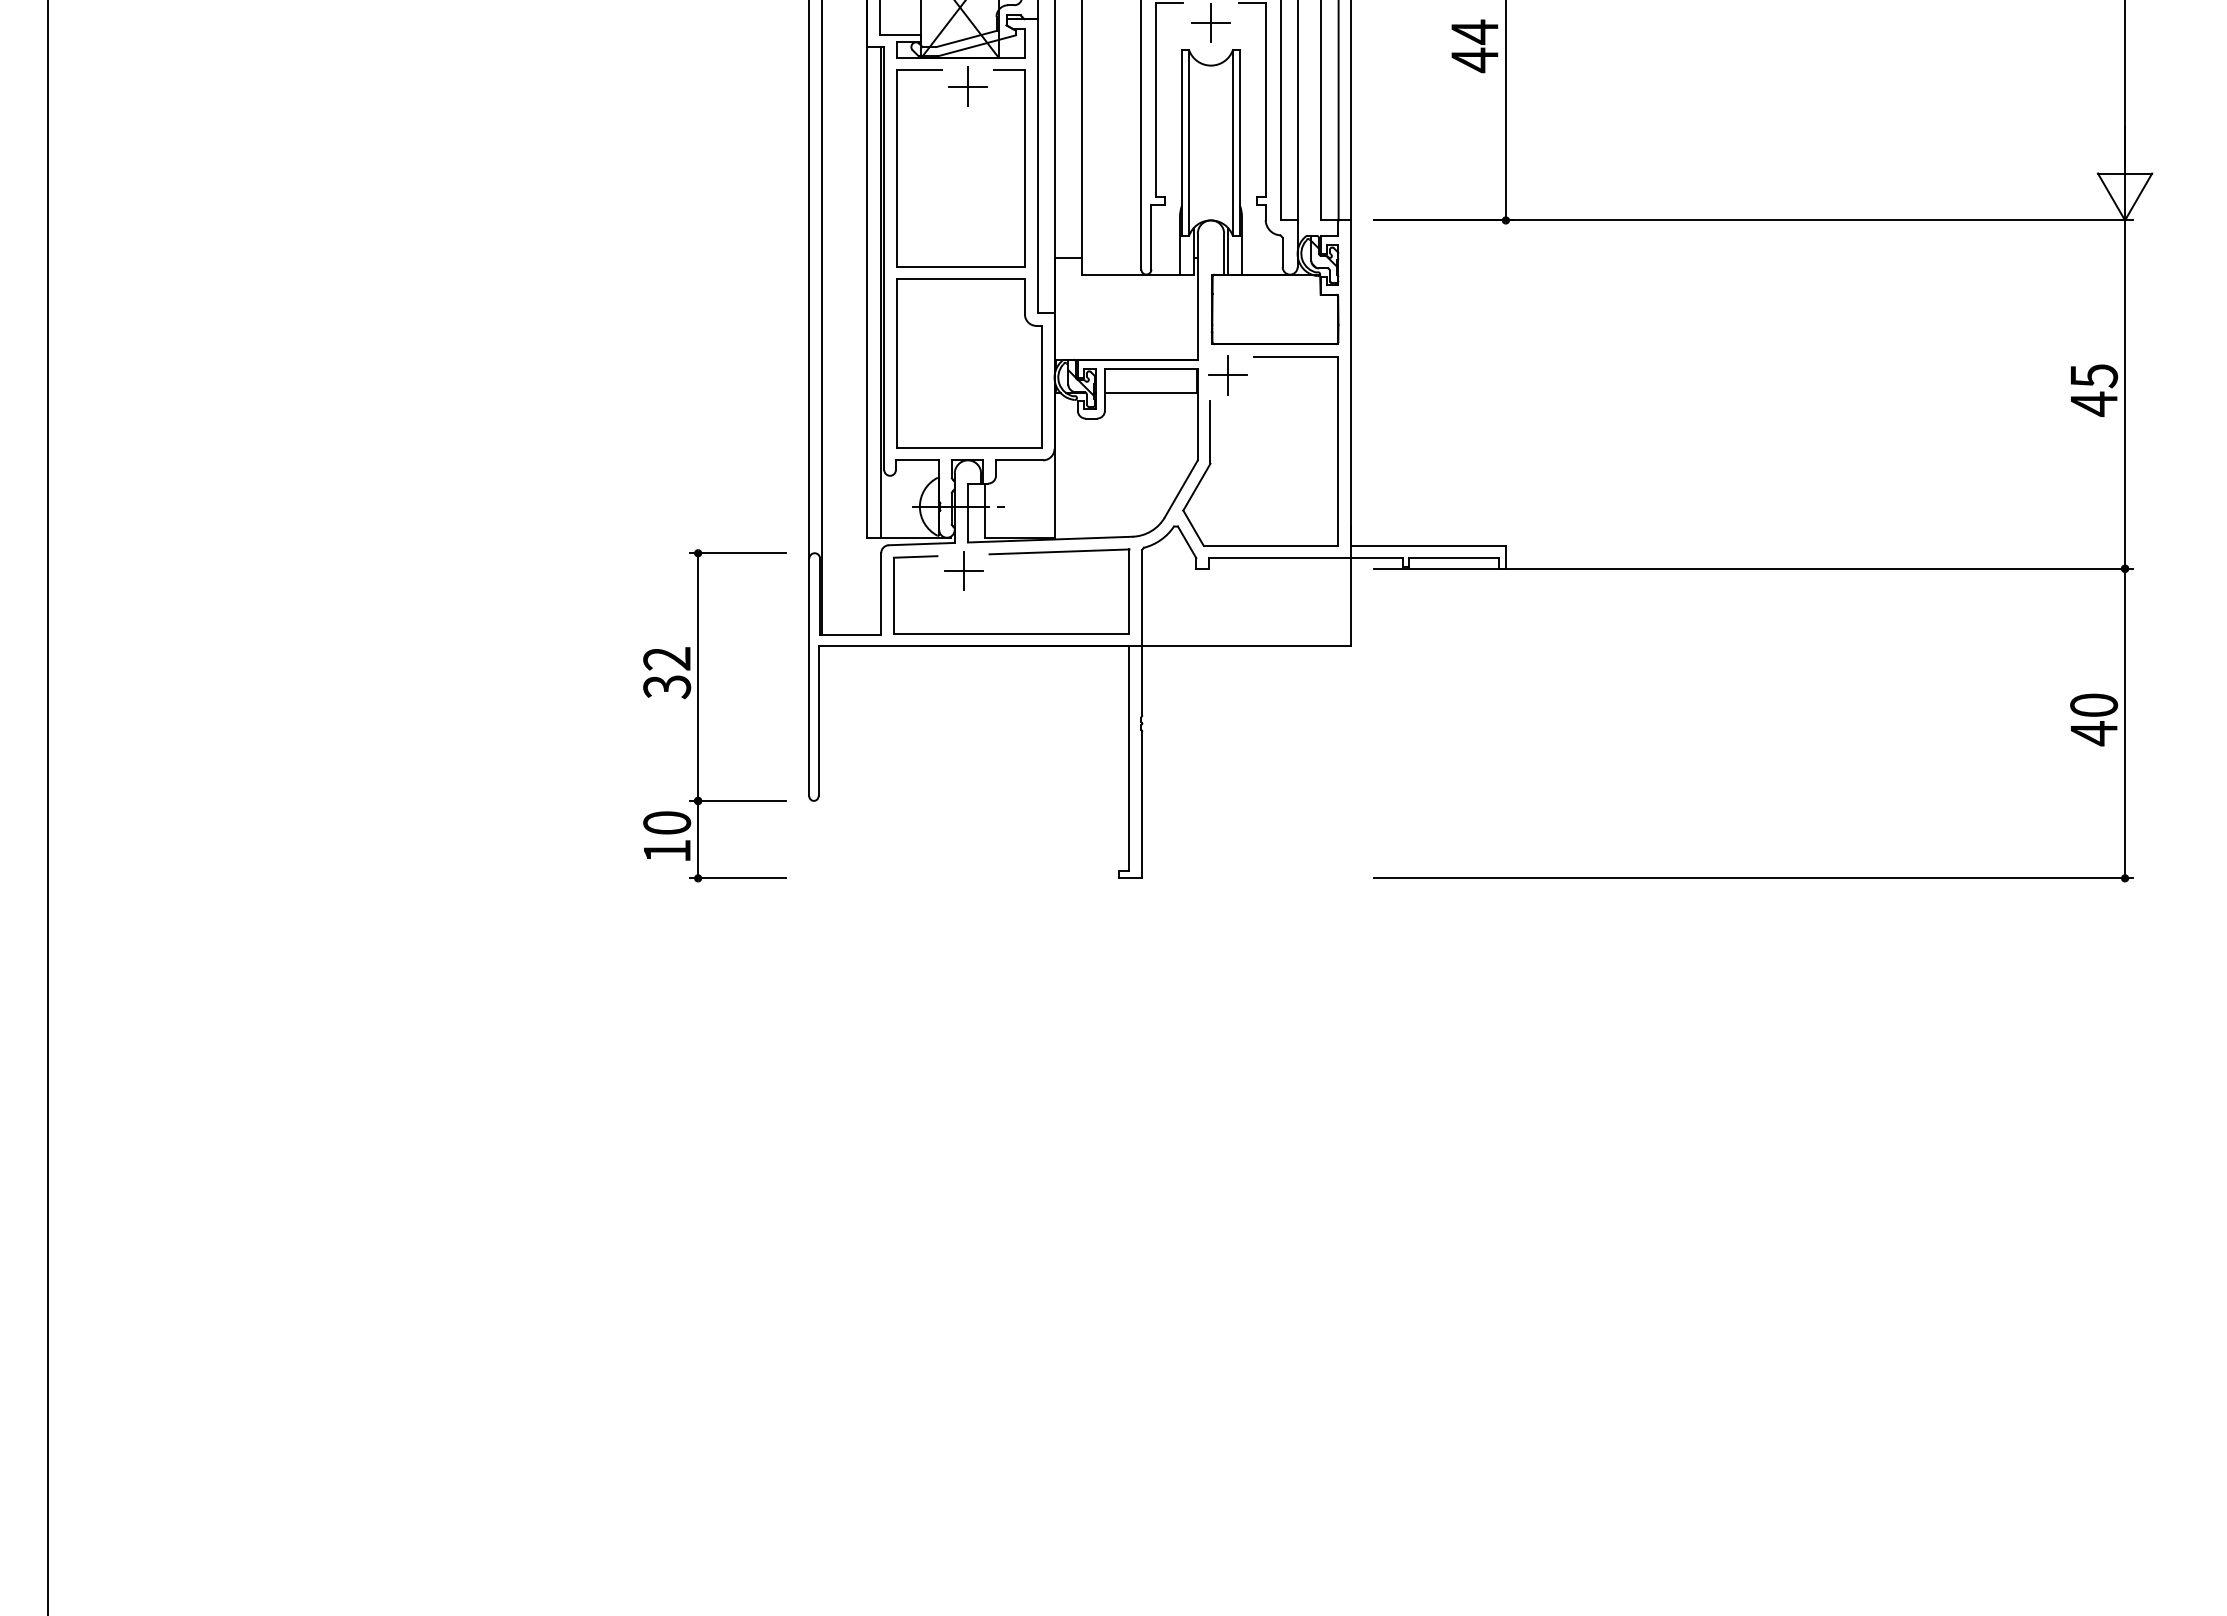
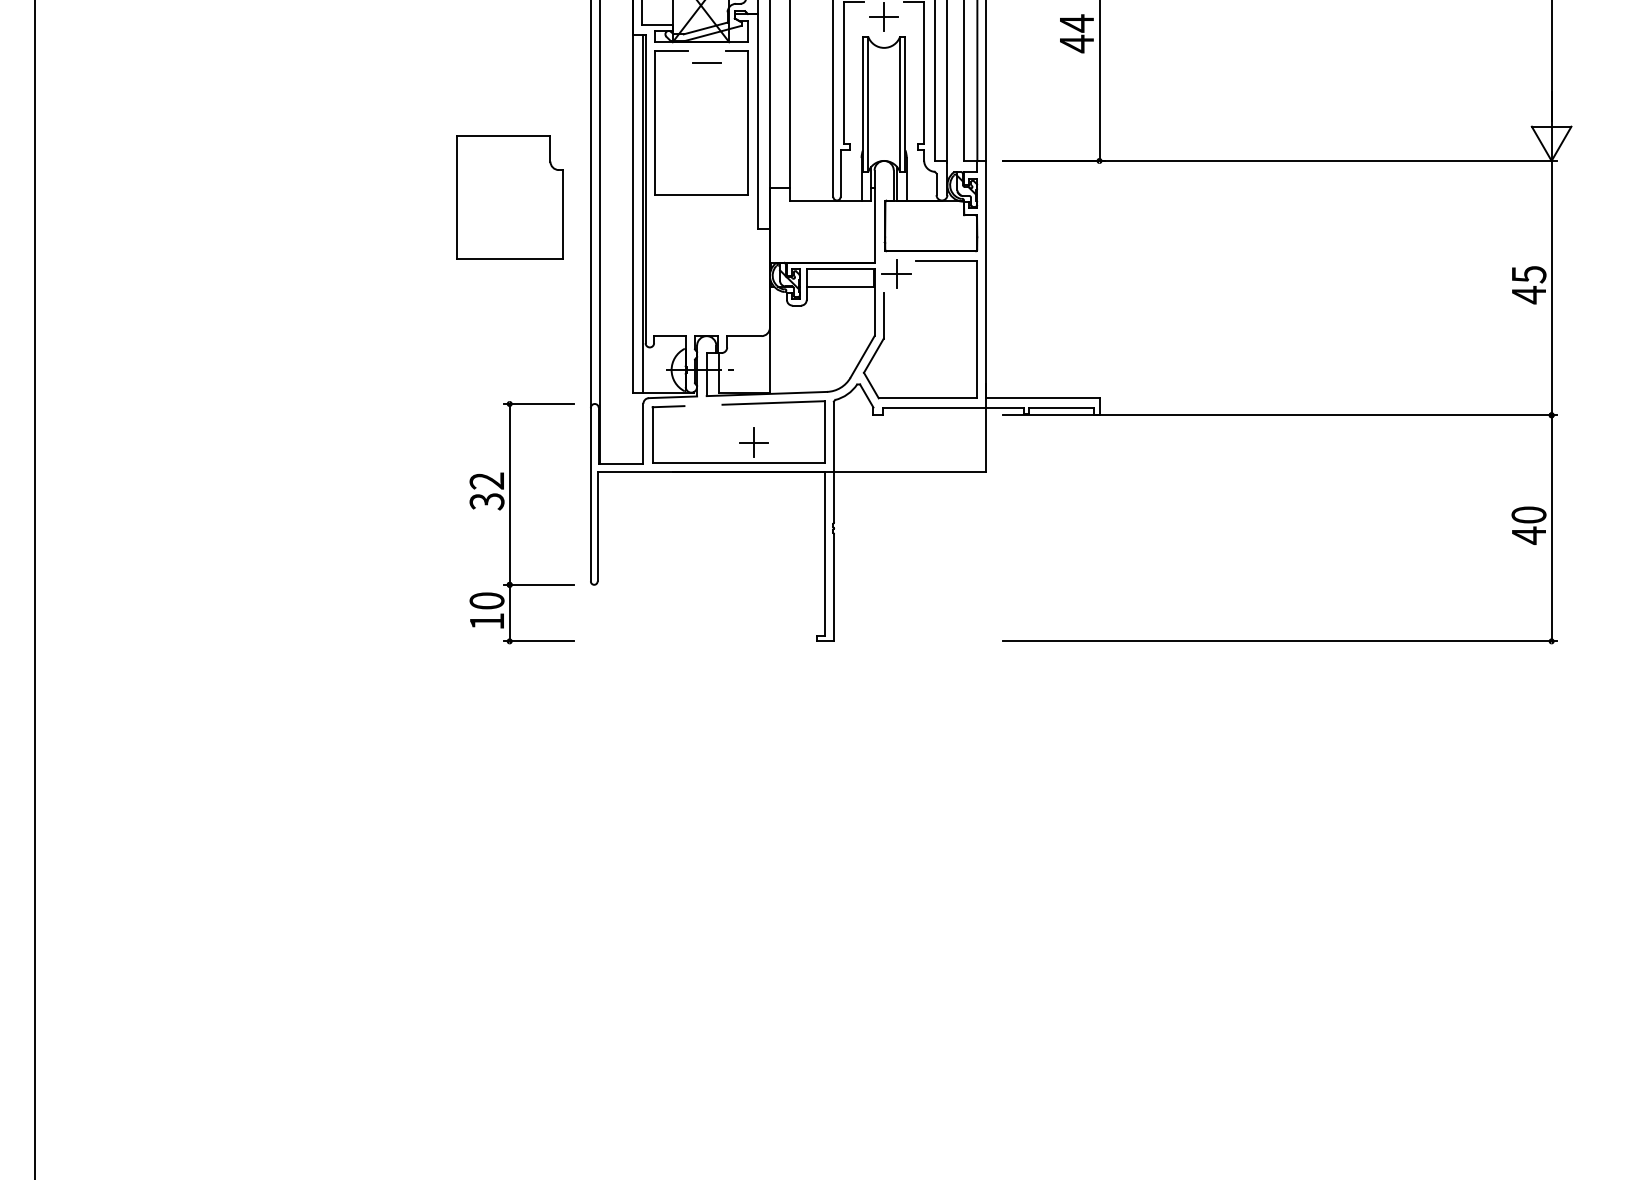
line: (967, 86) -> (706, 63), removed
part: (969, 363) -> (509, 197), moved
part: (963, 570) -> (753, 442), moved

